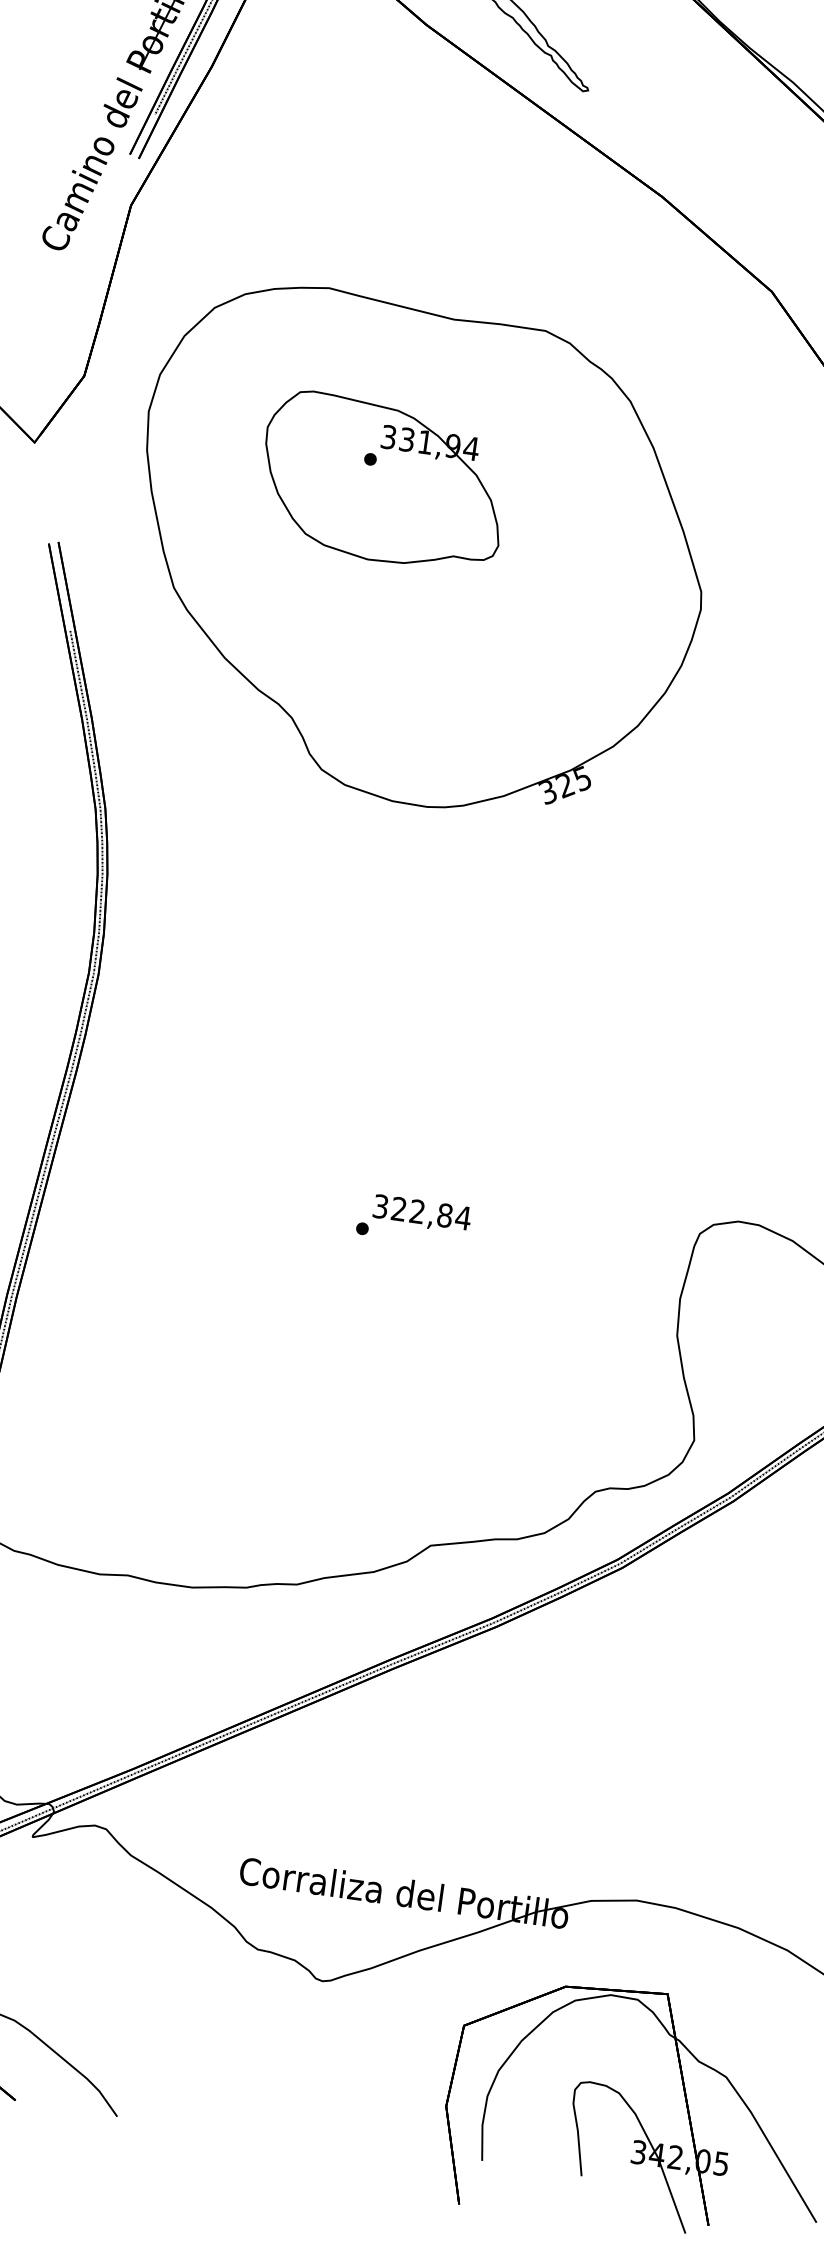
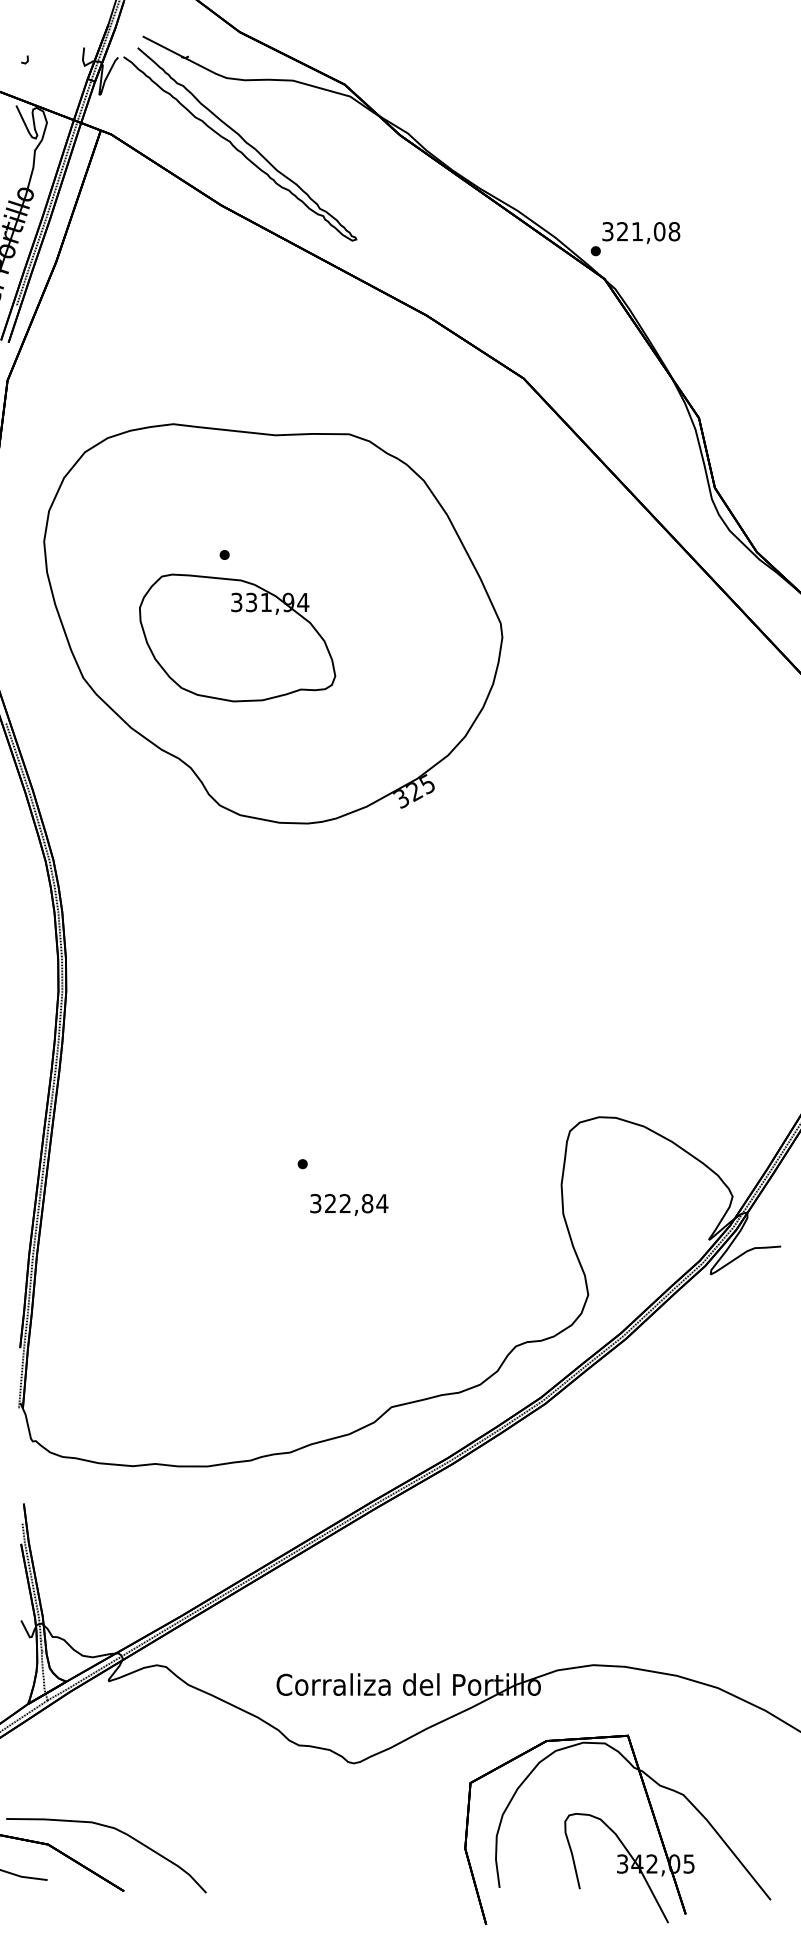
part: (383, 480) -> (237, 637), moved
text: (422, 1213) -> (349, 1204), moved

